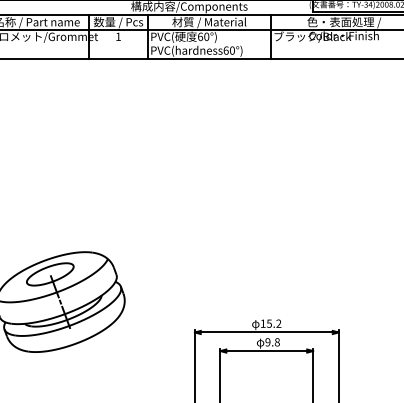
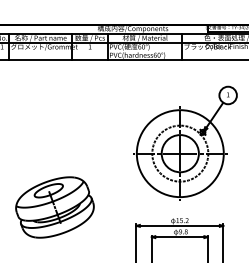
part: (276, 194) -> (185, 142), added

